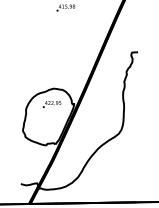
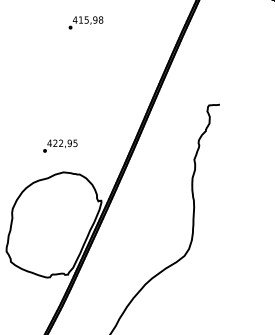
text: (51, 104) -> (59, 146), moved

